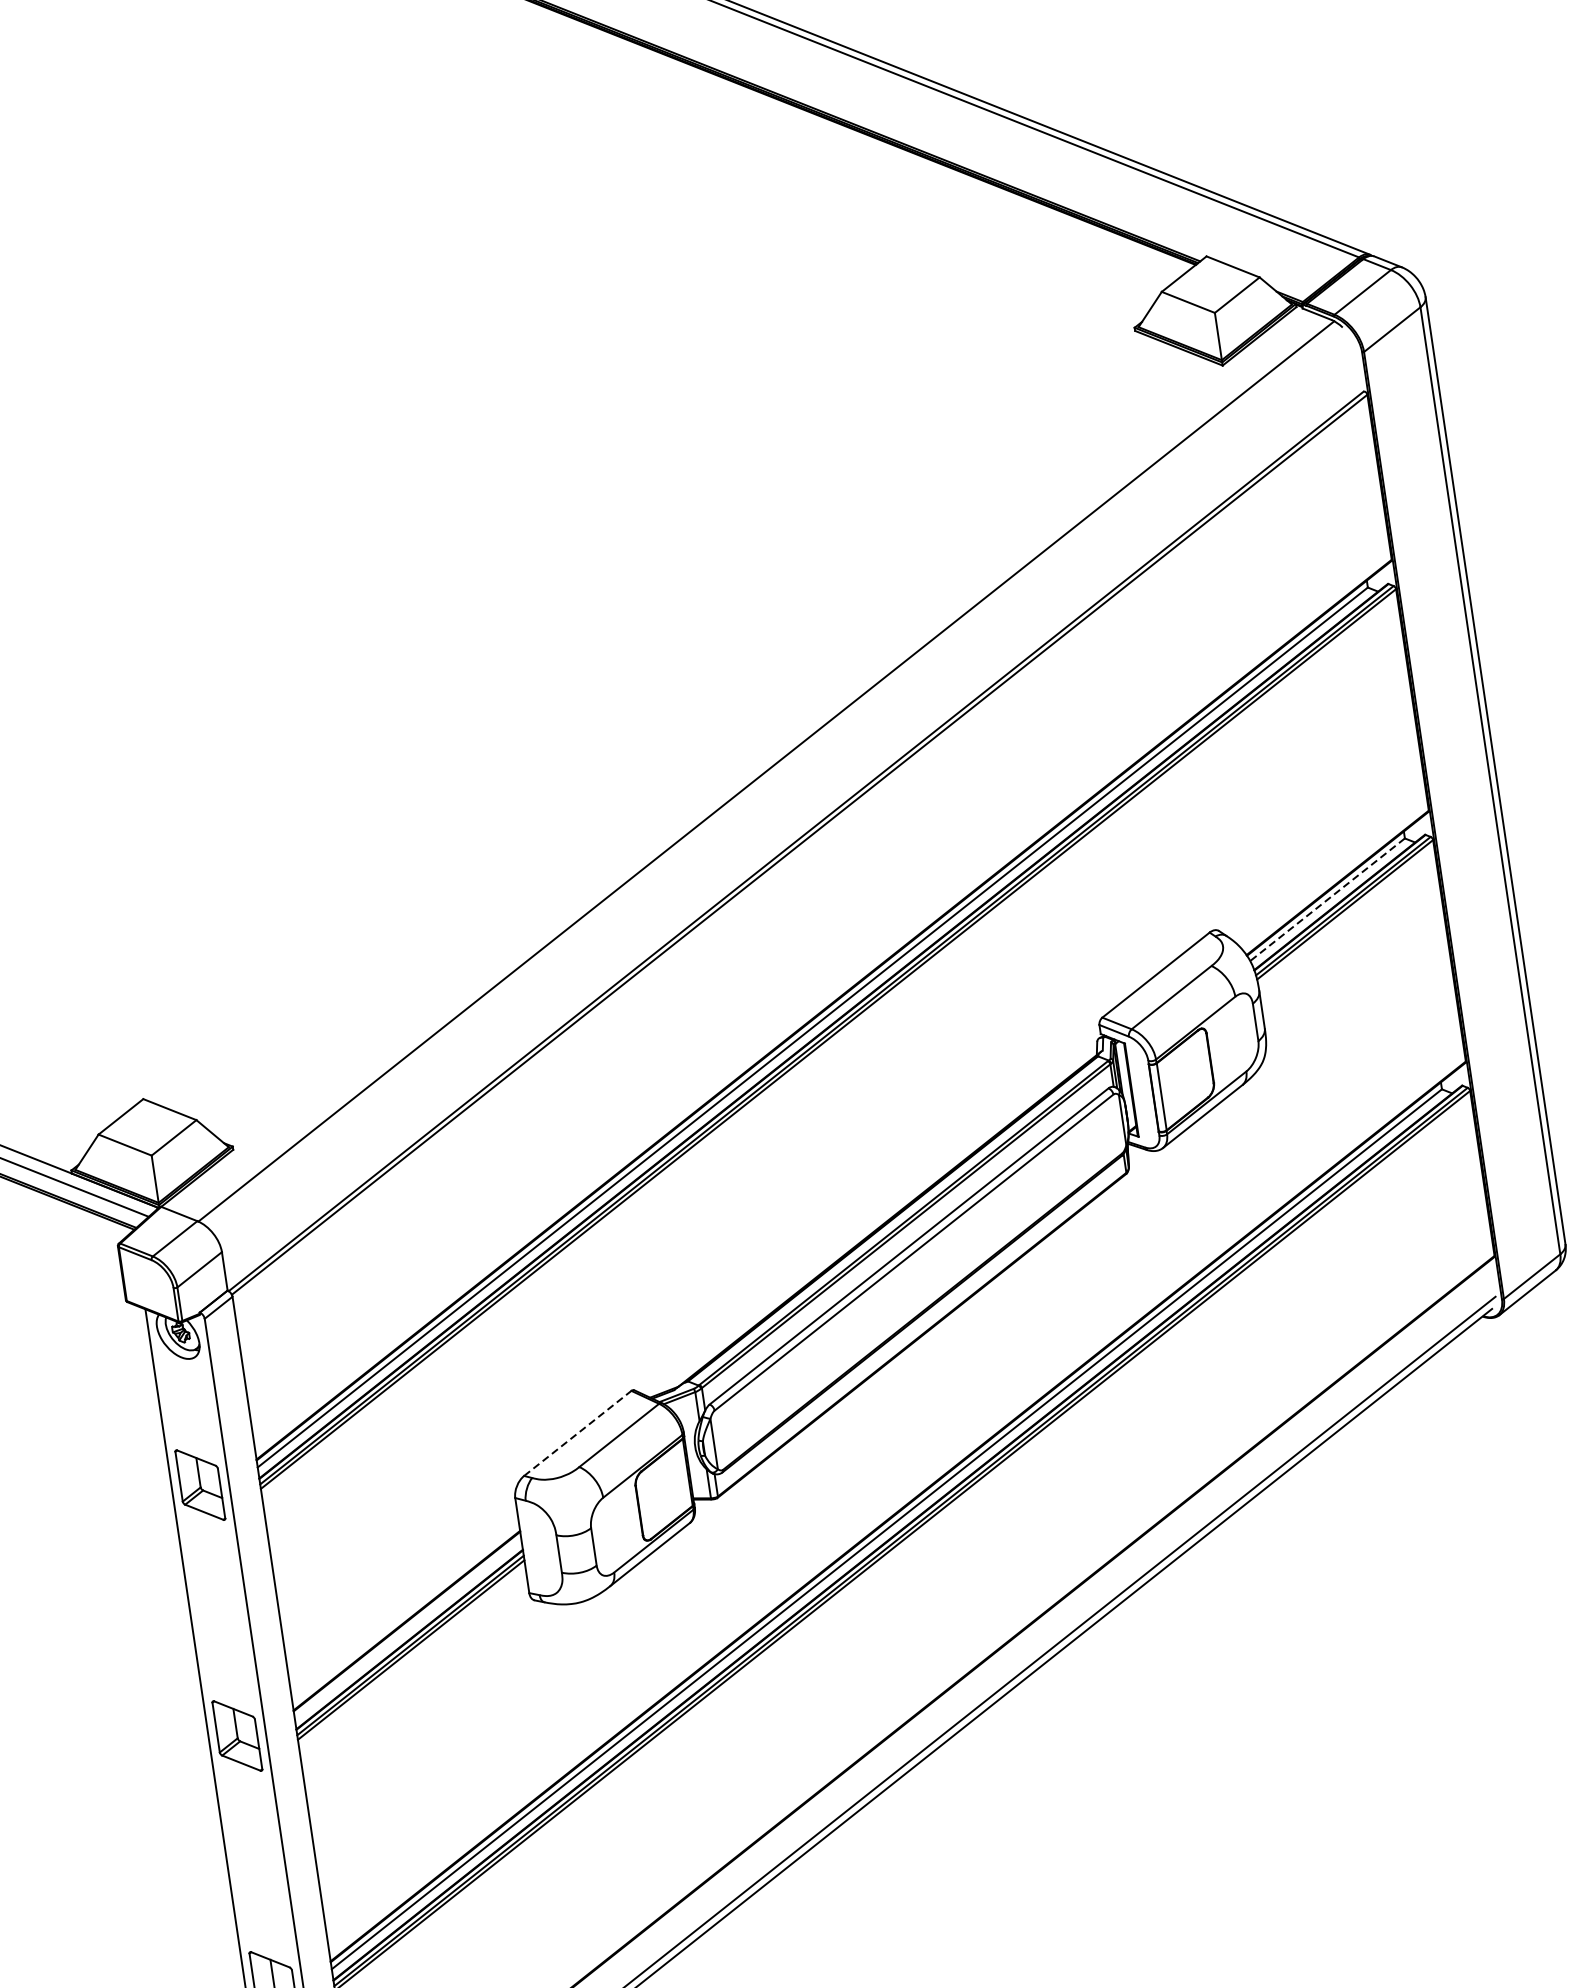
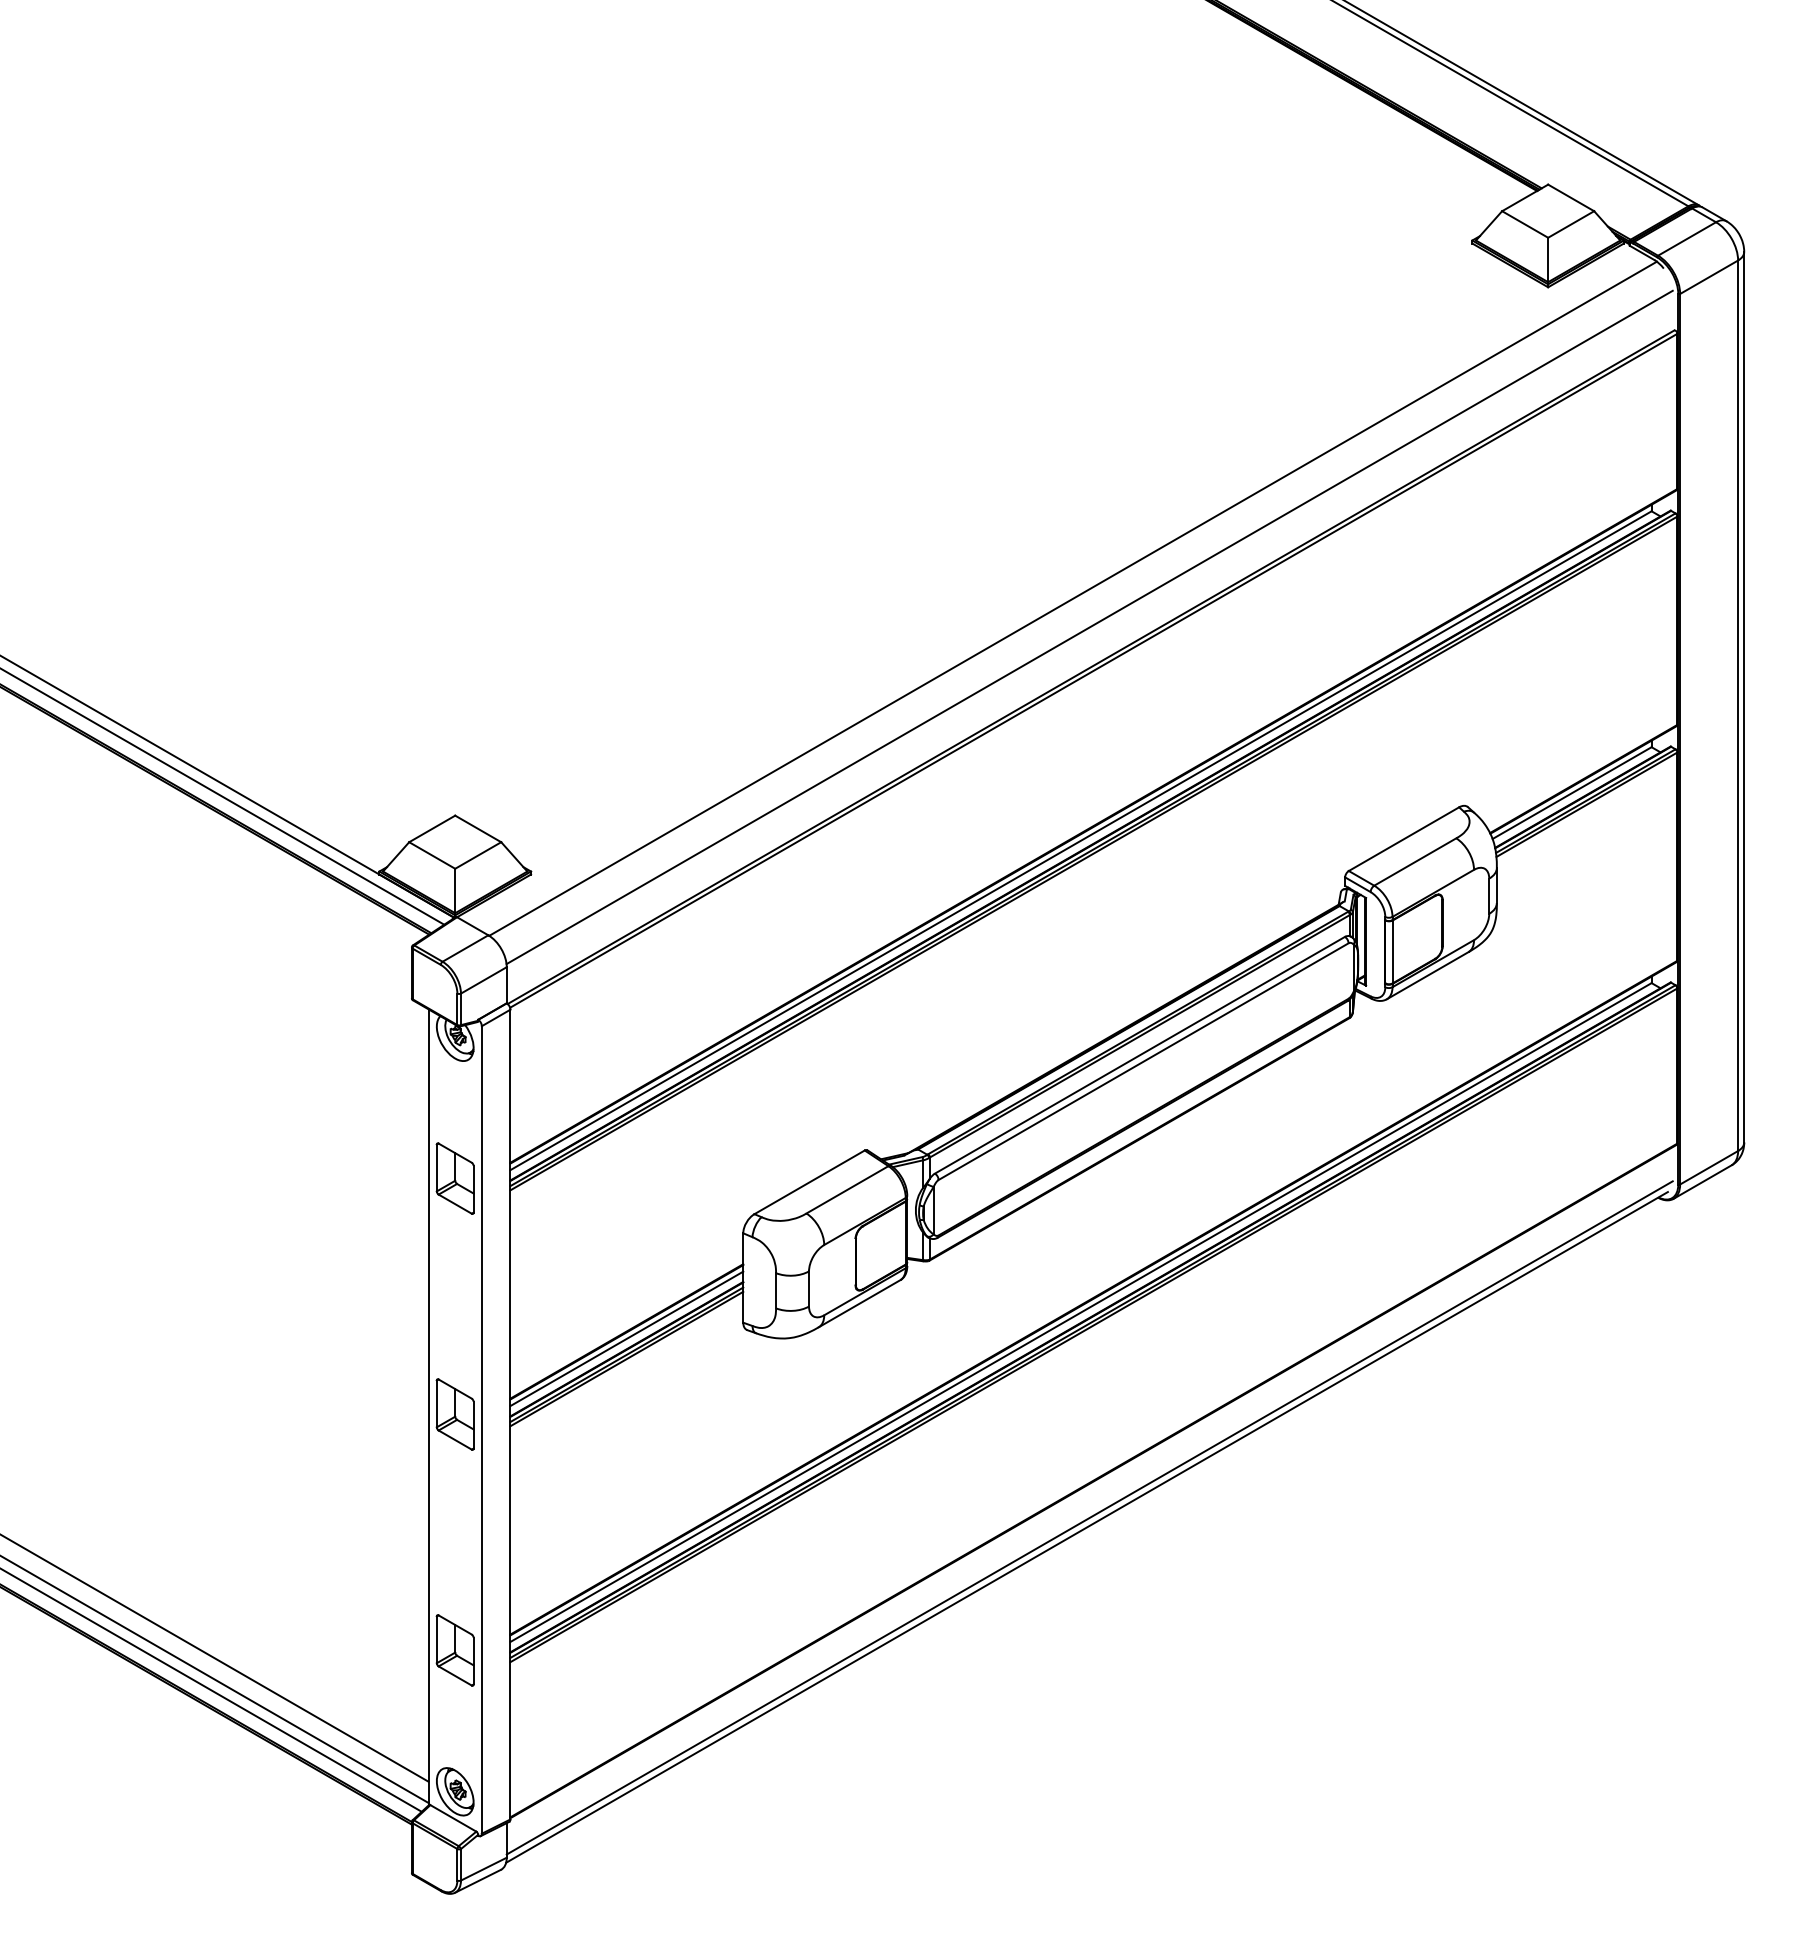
line: (788, 799) -> (1089, 627), added
line: (1328, 900) -> (1572, 793), dashed -> solid
line: (577, 1433) -> (809, 1182), dashed -> solid
line: (407, 1628) -> (626, 1338), added

